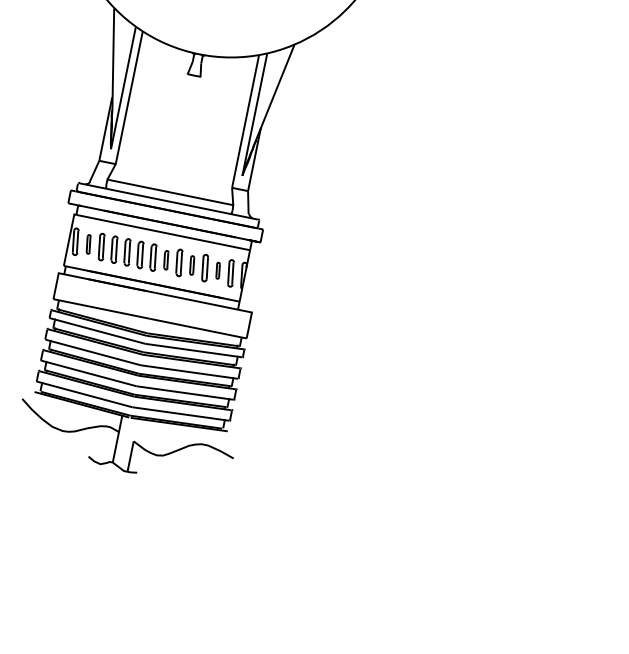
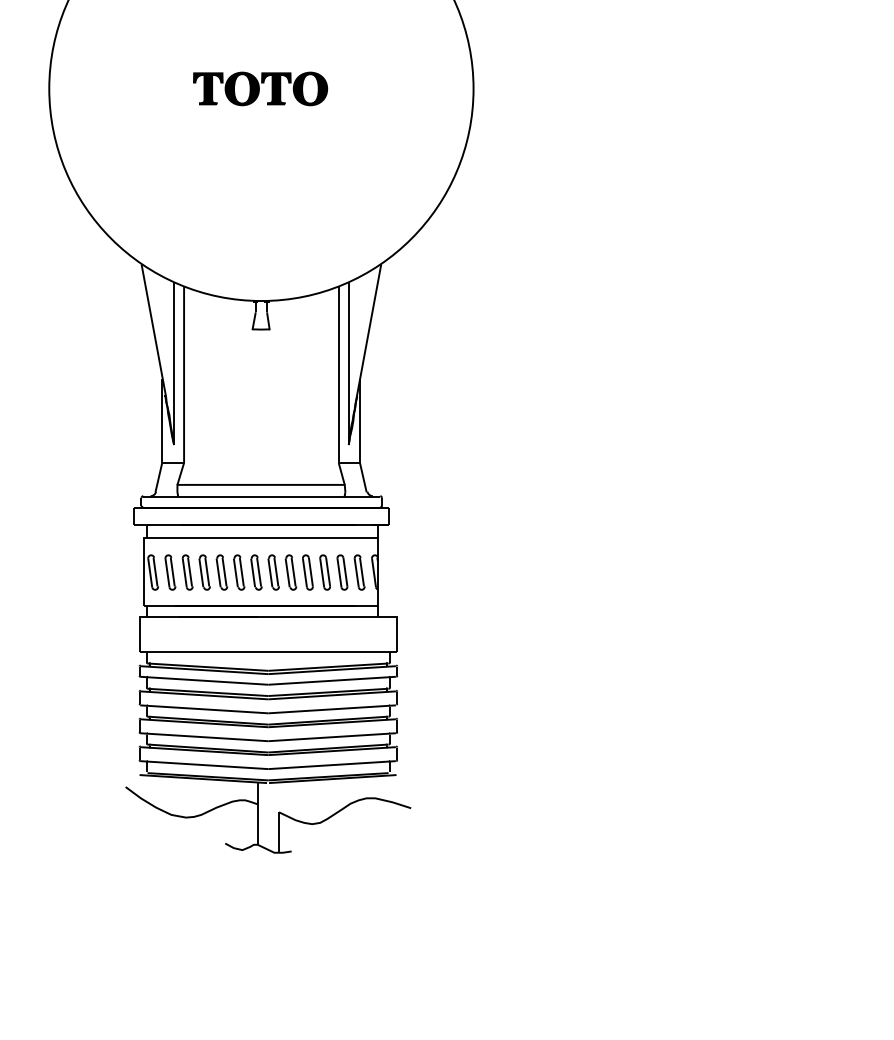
part: (88, 244) -> (170, 572), size x1.43
part: (166, 260) -> (273, 572), size x1.43
part: (191, 265) -> (307, 572), size x1.43
part: (218, 270) -> (342, 572), size x1.67

